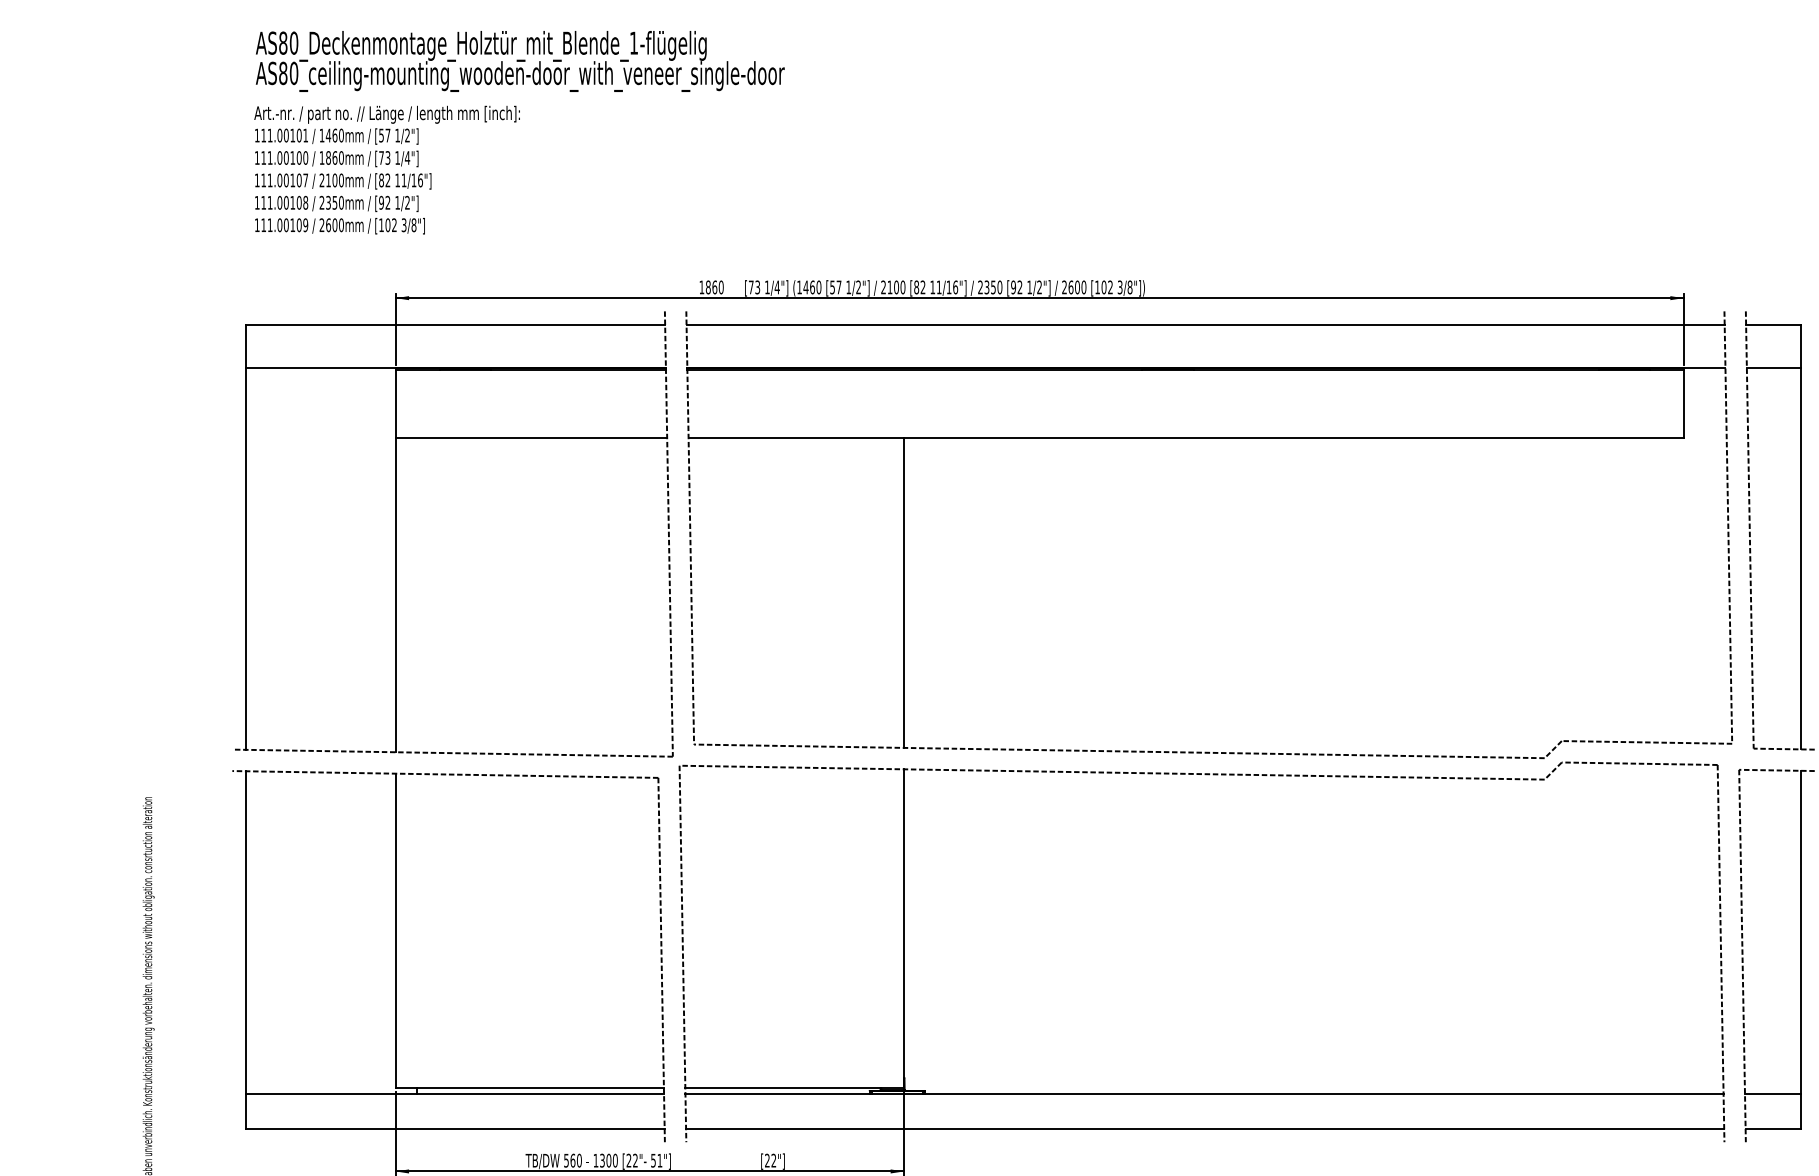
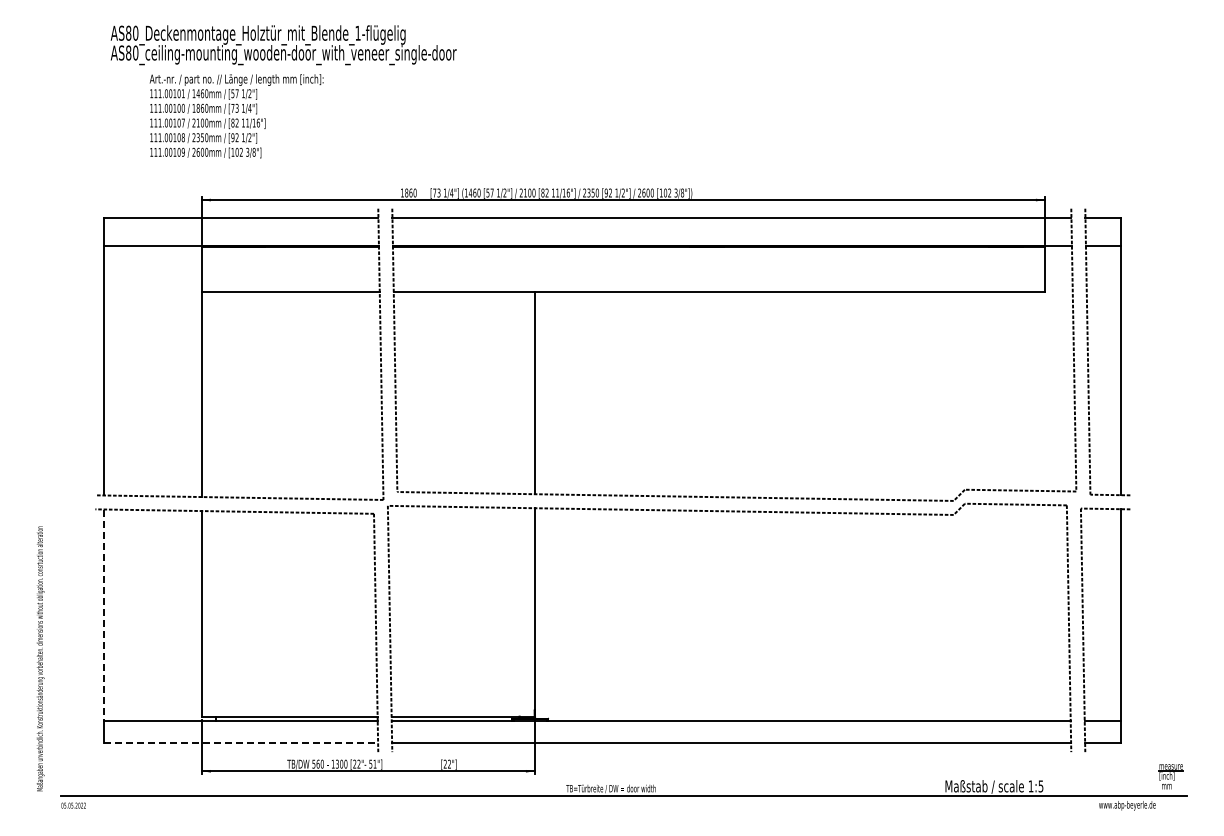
text: (386, 170) -> (236, 116), moved
line: (246, 933) -> (104, 615), solid -> dashed
line: (455, 1129) -> (241, 743), solid -> dashed

